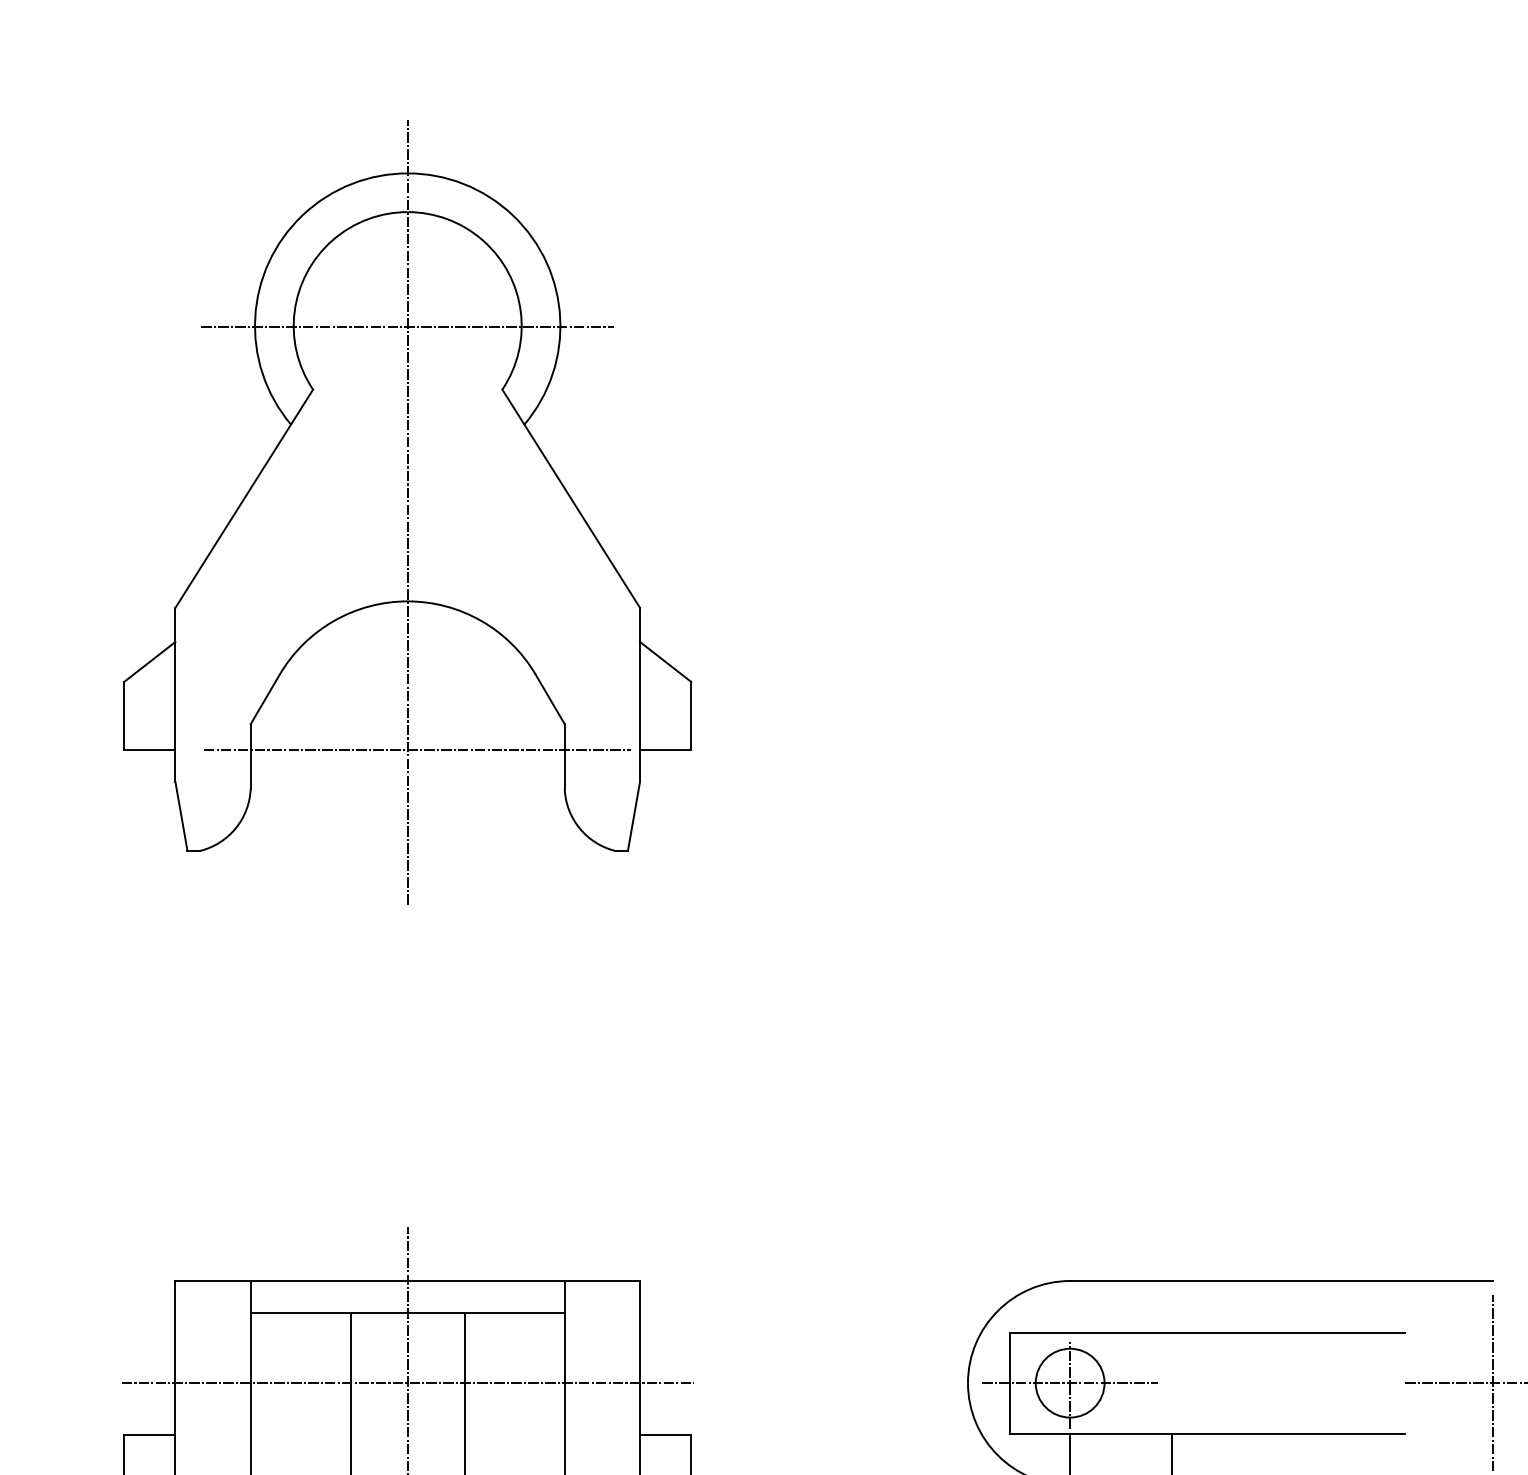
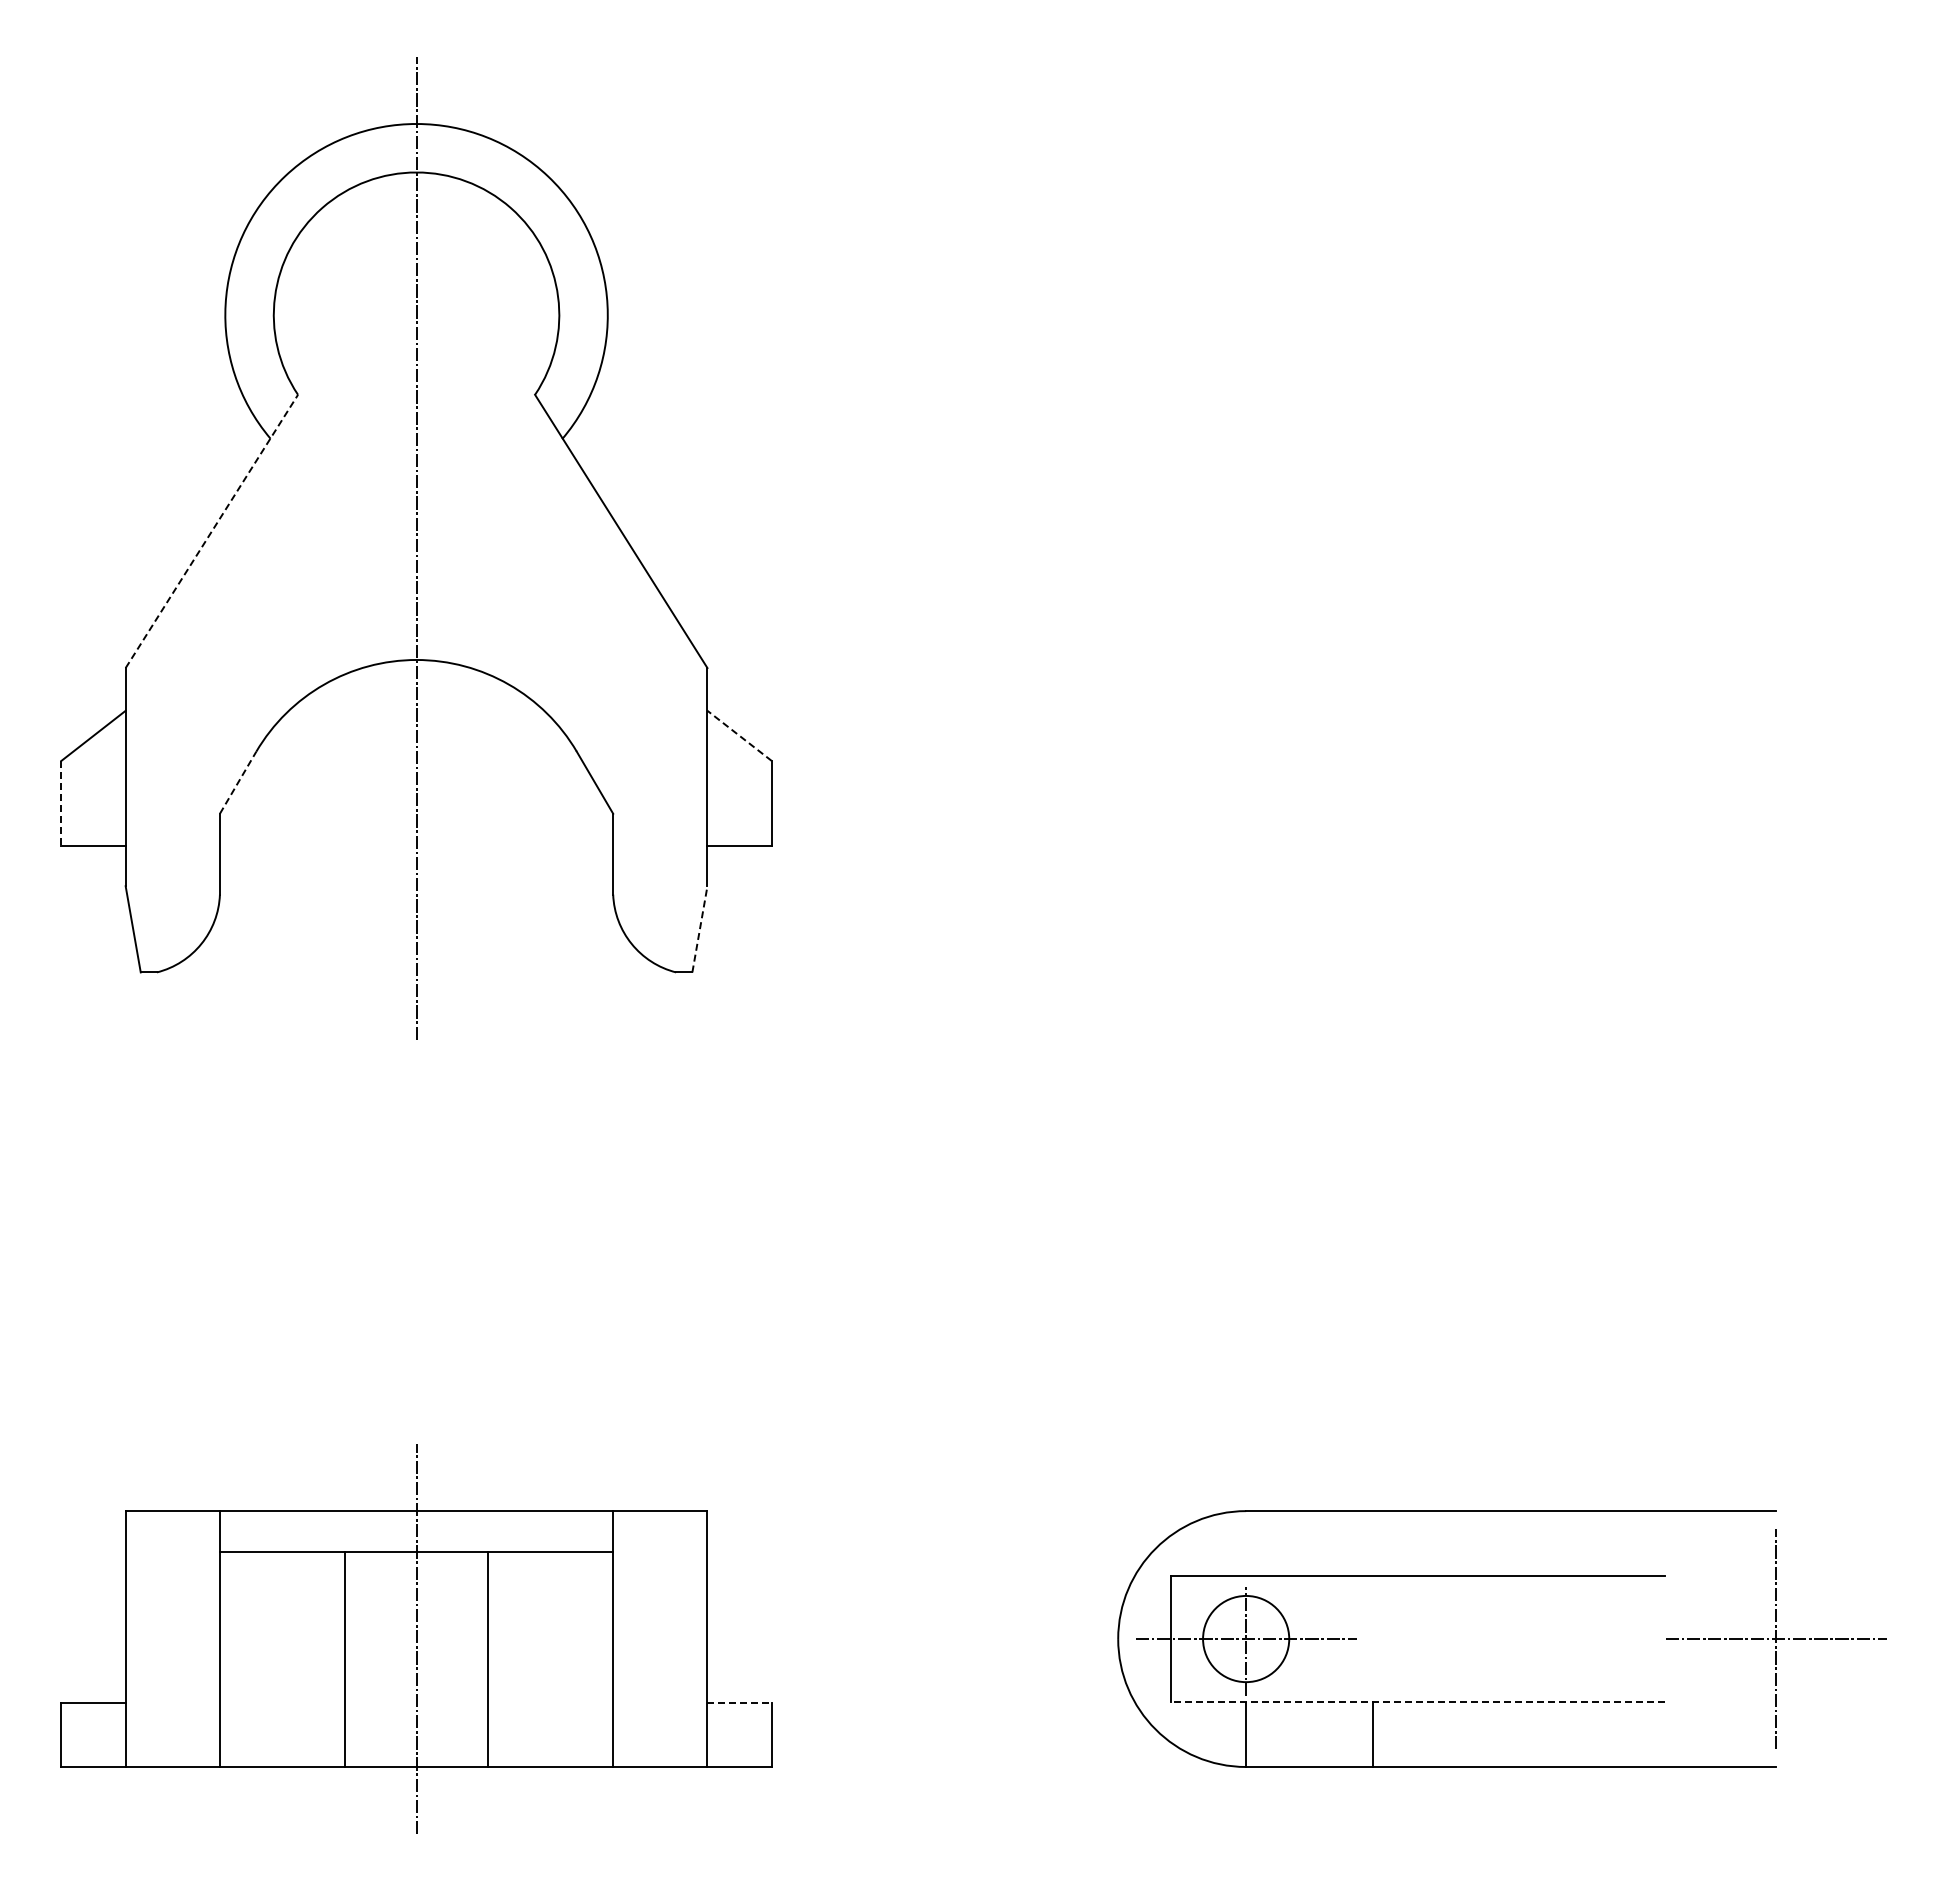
line: (407, 326) -> (416, 315), removed
line: (243, 498) -> (211, 531), solid -> dashed
line: (665, 661) -> (739, 735), solid -> dashed
line: (265, 699) -> (238, 782), solid -> dashed
line: (124, 715) -> (61, 803), solid -> dashed
line: (417, 749) -> (428, 845), removed
line: (633, 816) -> (699, 929), solid -> dashed
line: (407, 1383) -> (416, 1639), removed
line: (1206, 1433) -> (1417, 1702), solid -> dashed
line: (666, 1434) -> (740, 1703), solid -> dashed

